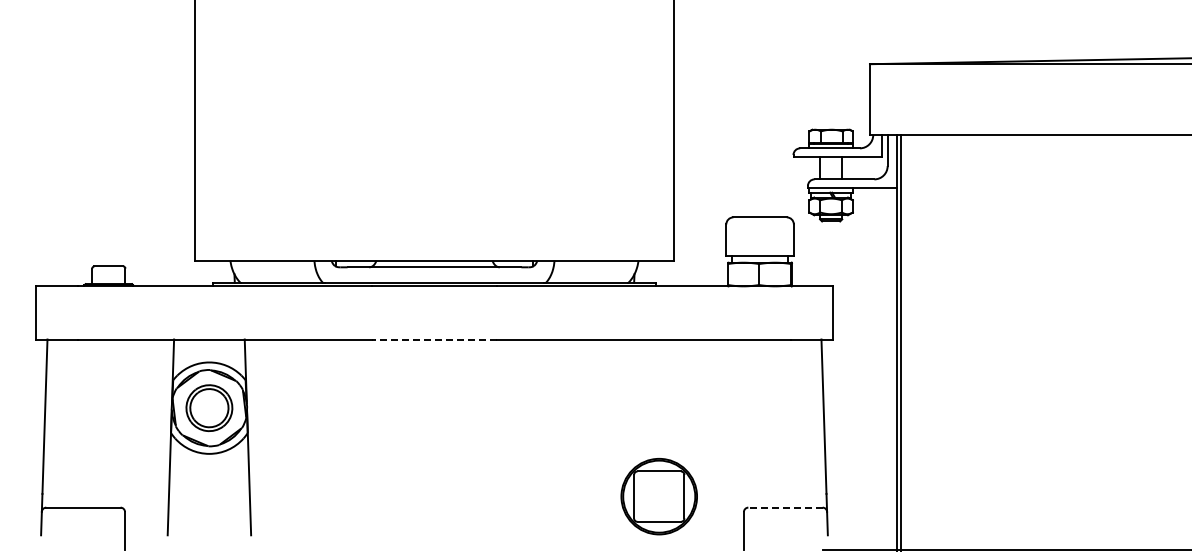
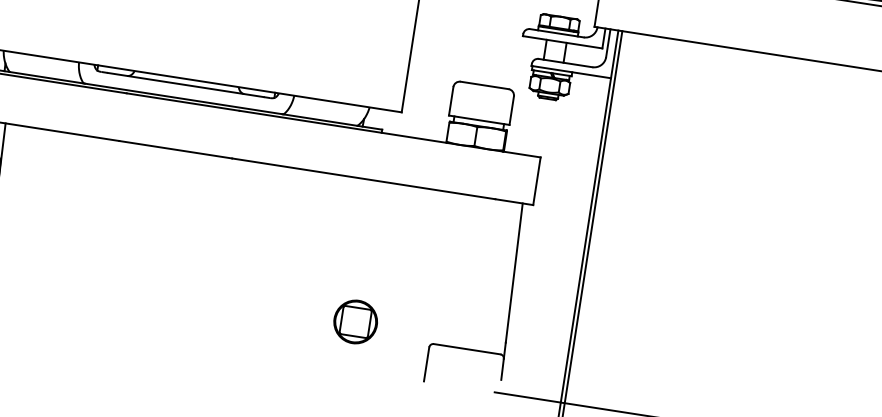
line: (434, 339) -> (175, 149), dashed -> solid
part: (659, 496) -> (355, 321), size x0.62
line: (785, 507) -> (467, 349), dashed -> solid

